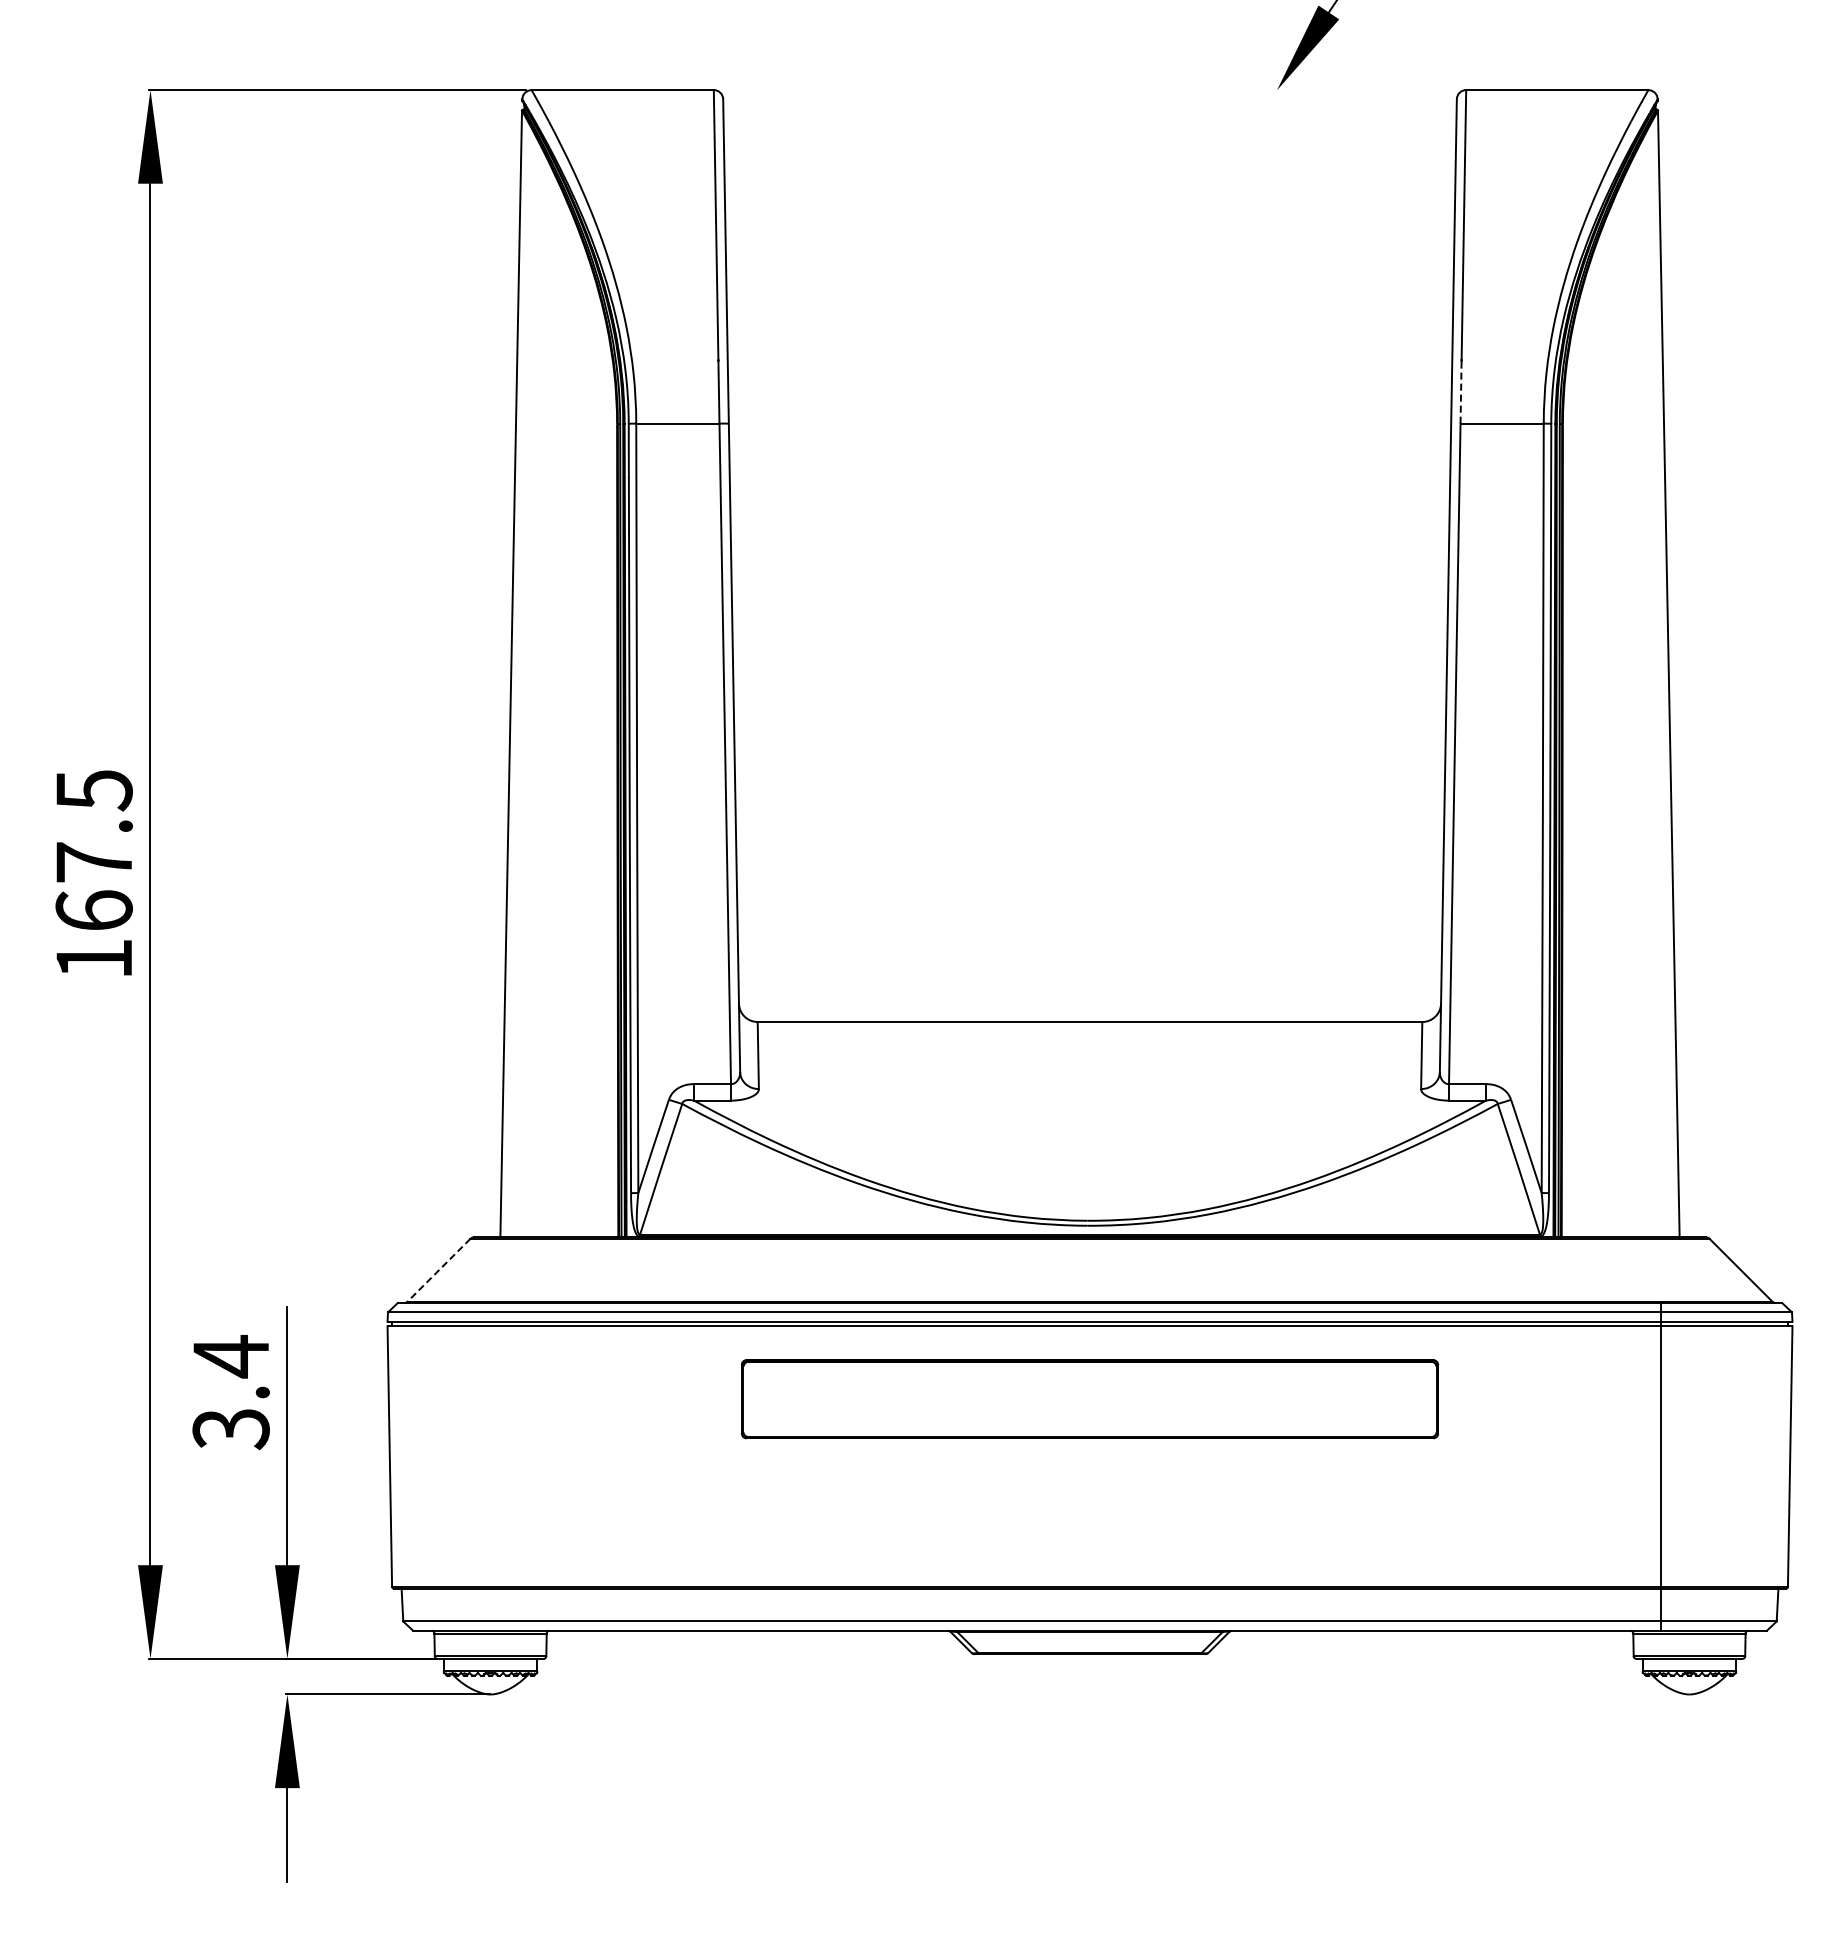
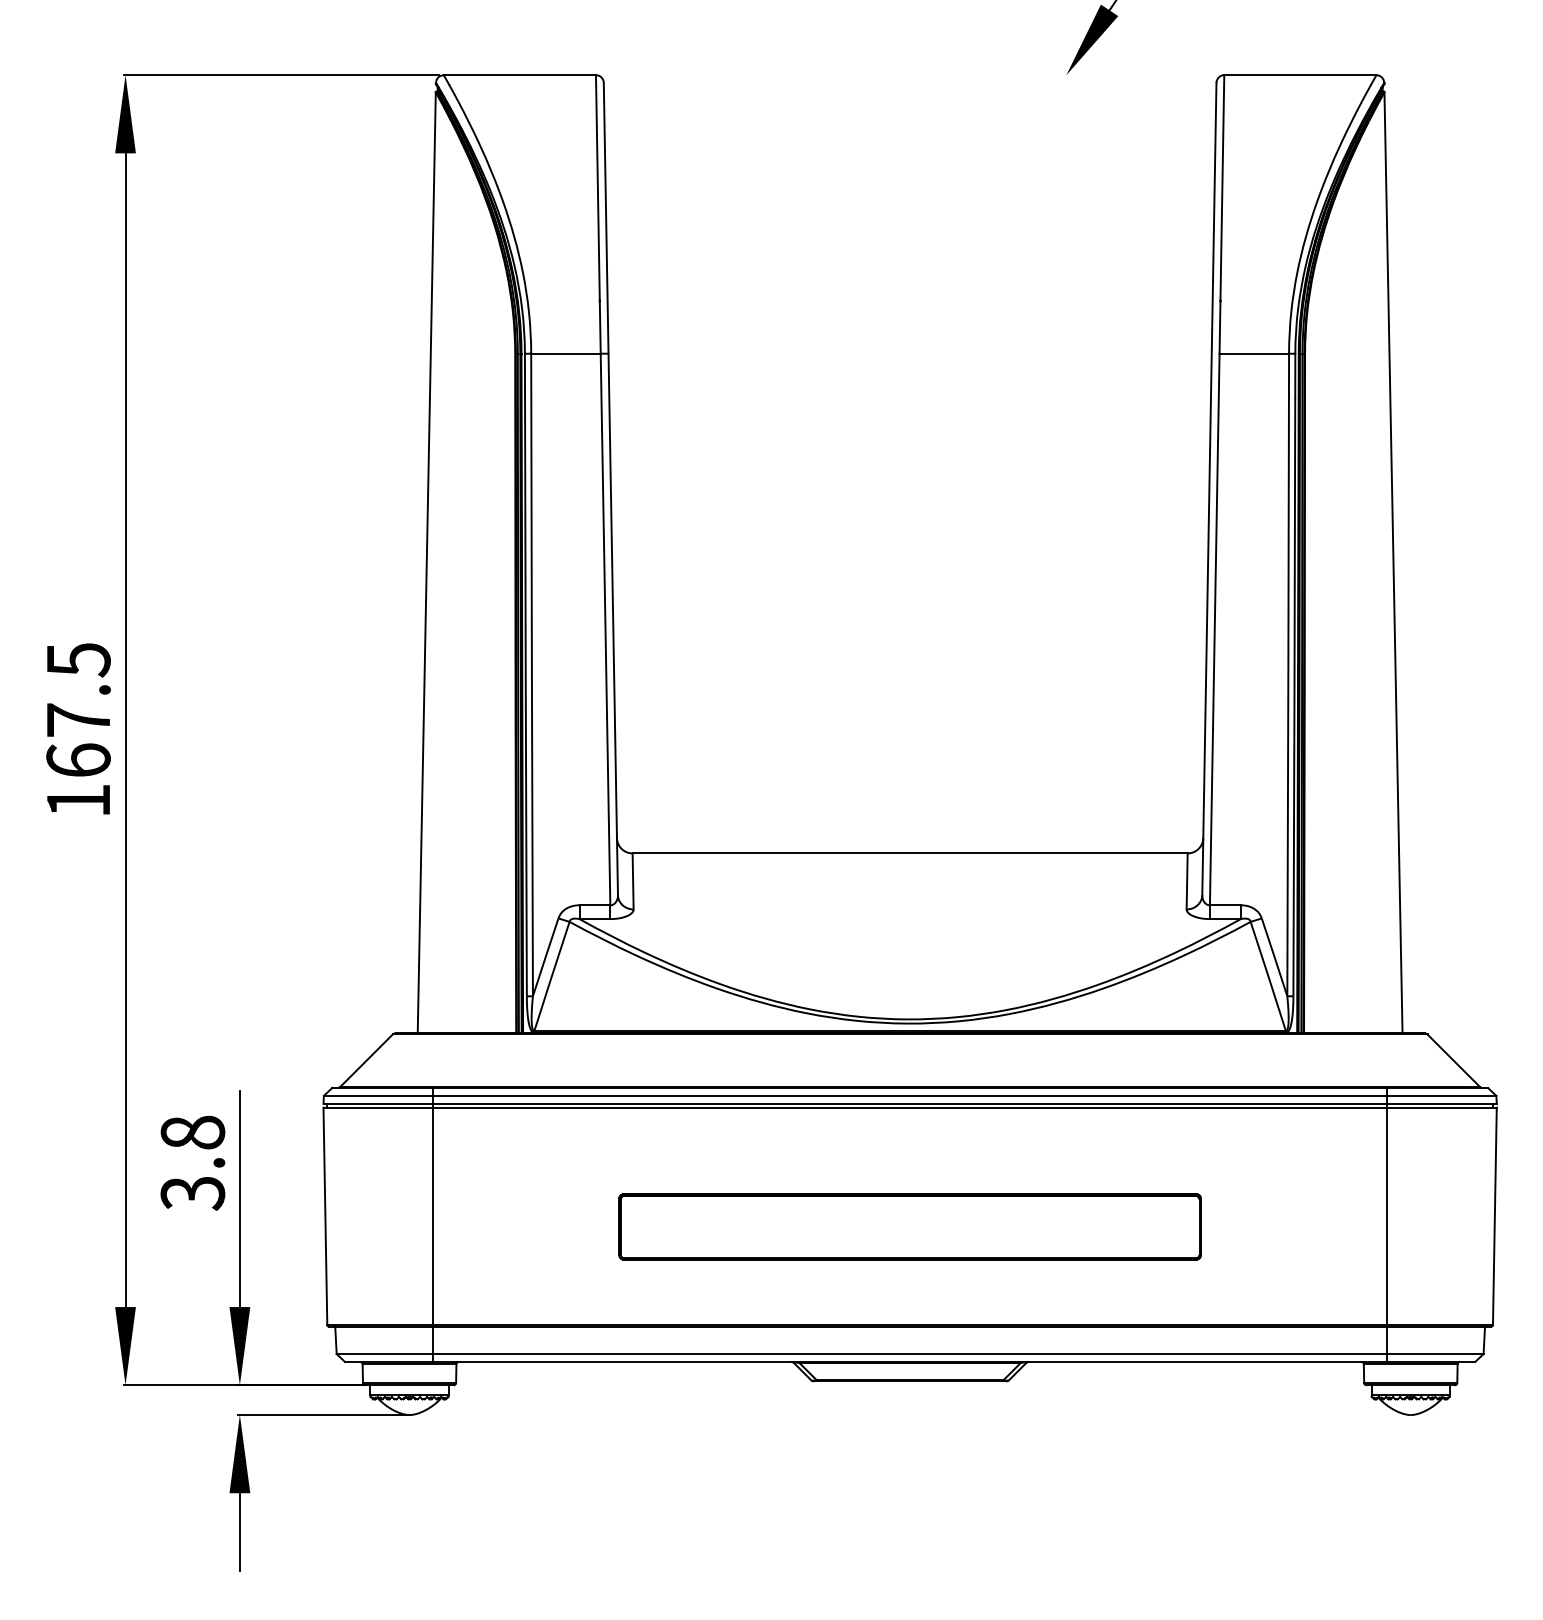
line: (1461, 391) -> (1220, 326), dashed -> solid
line: (438, 1270) -> (366, 1060), dashed -> solid
text: (230, 1356) -> (192, 1132), 3.4 -> 3.8
part: (1089, 1399) -> (909, 1227), moved
line: (518, 1466) -> (432, 1224), added

